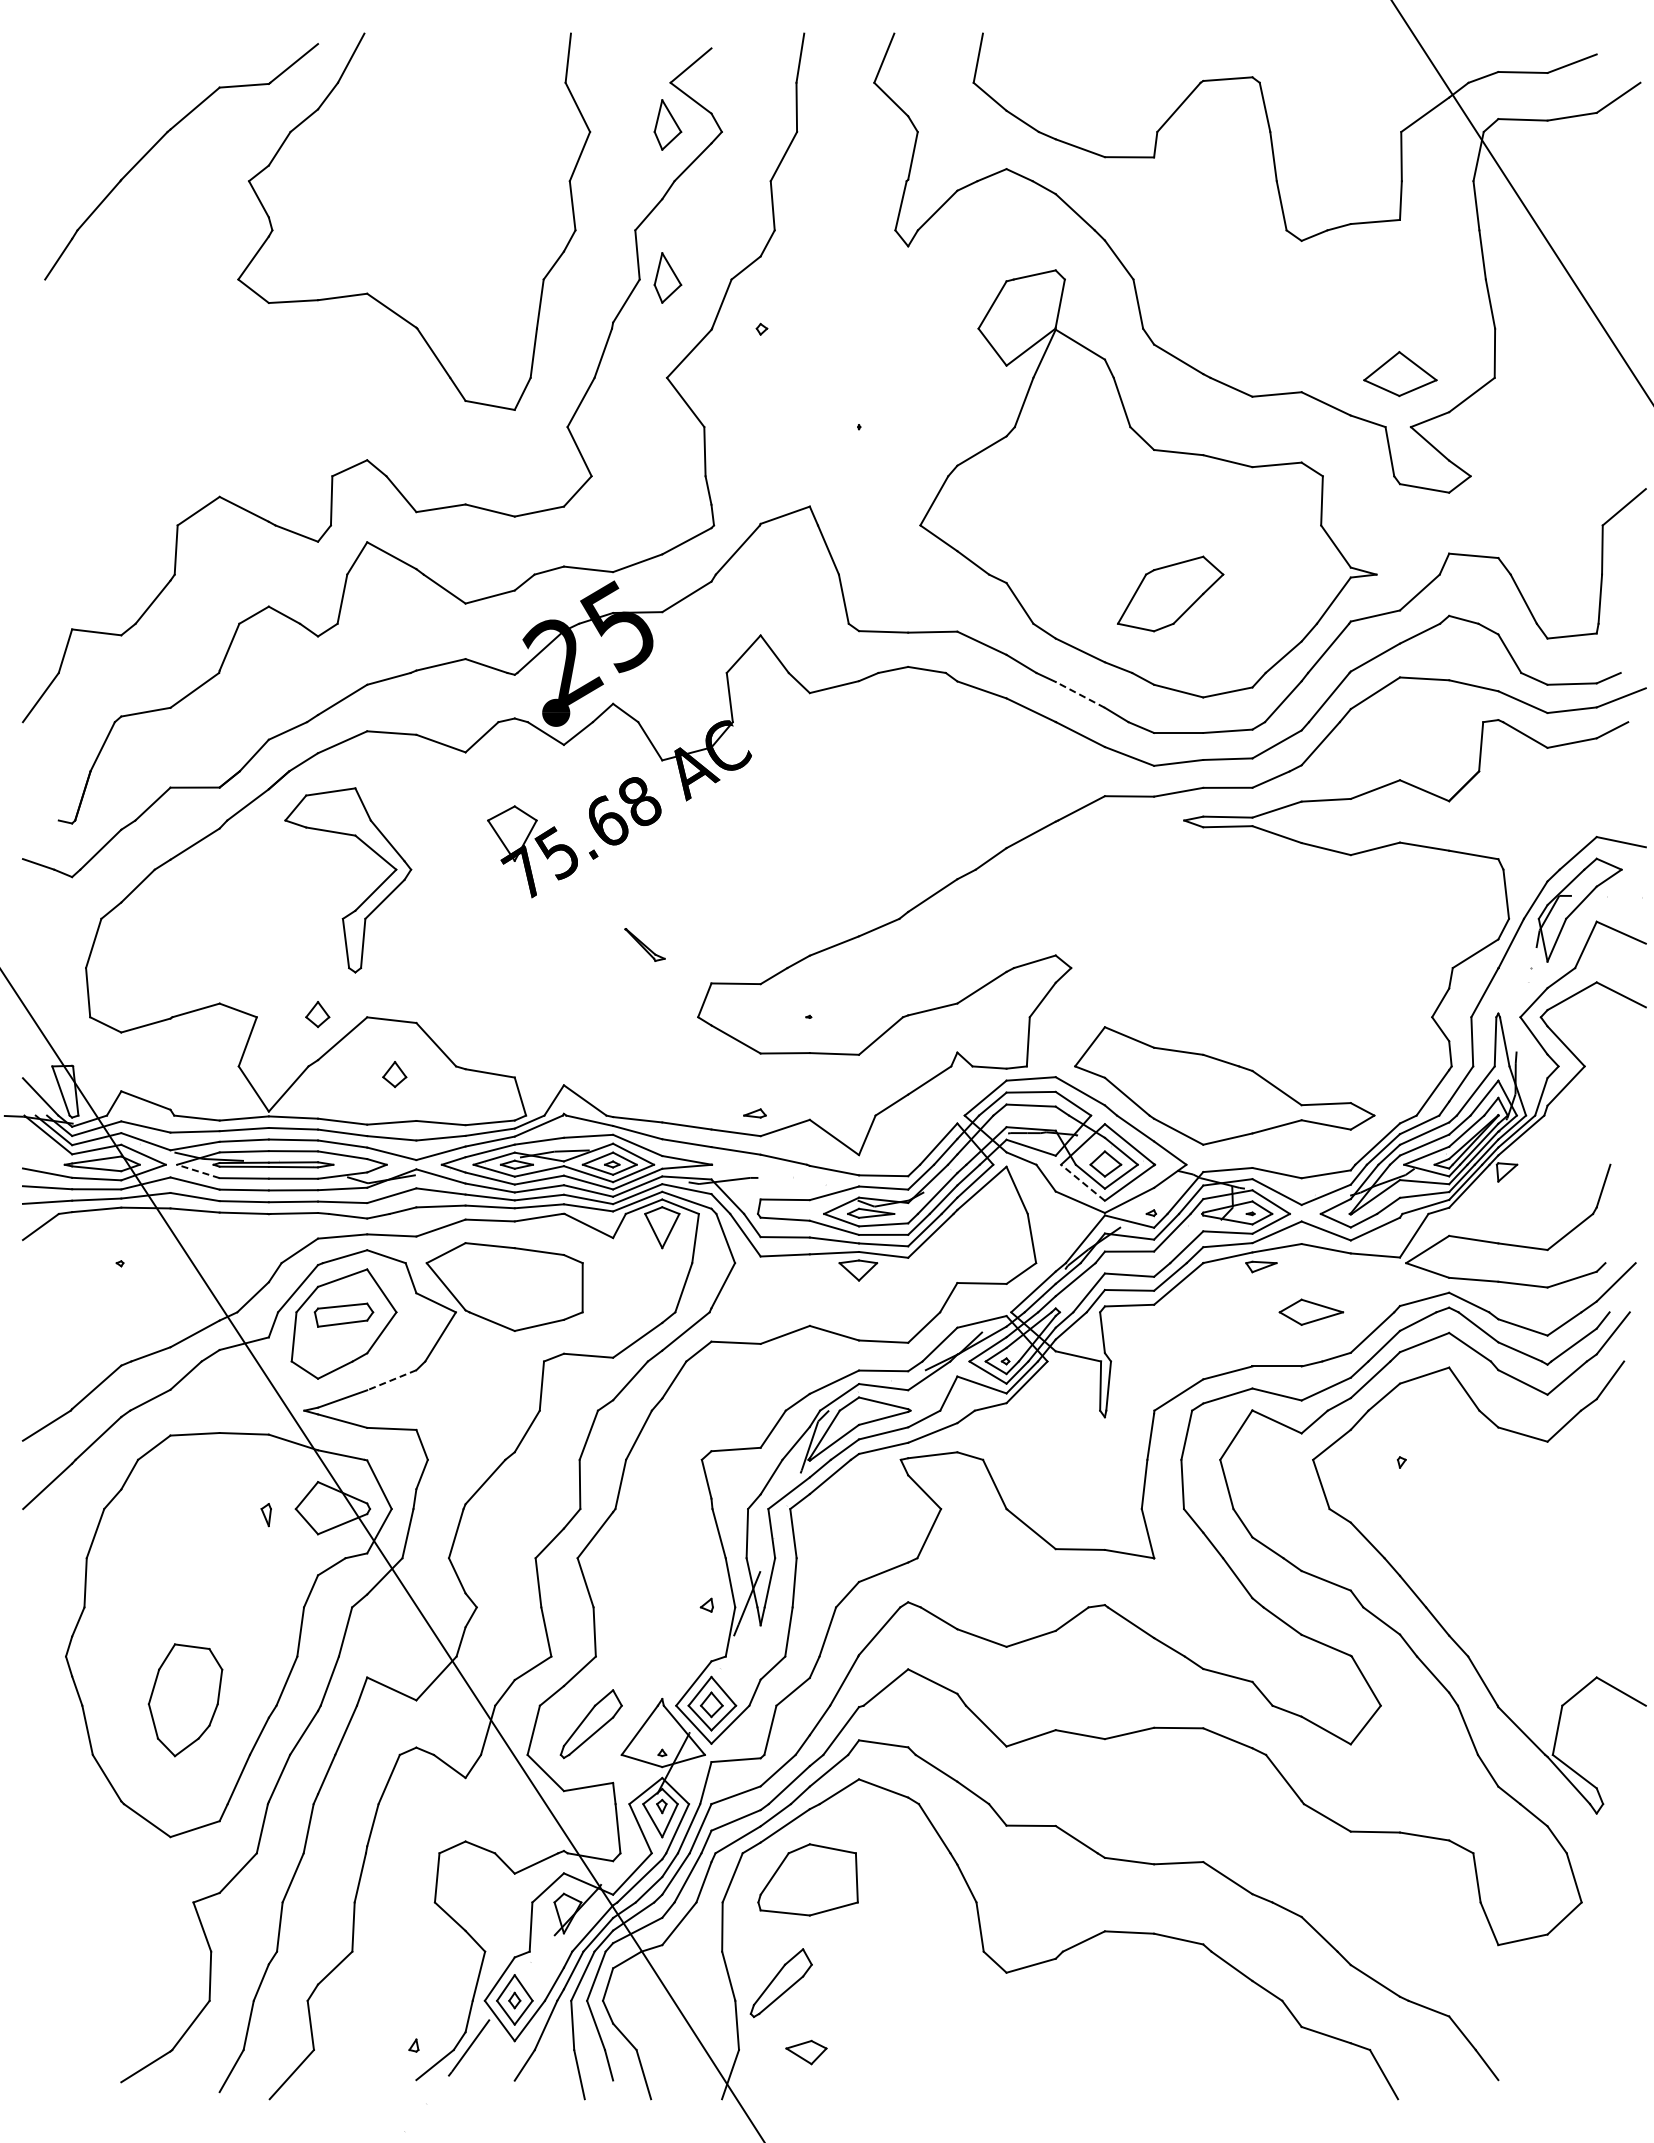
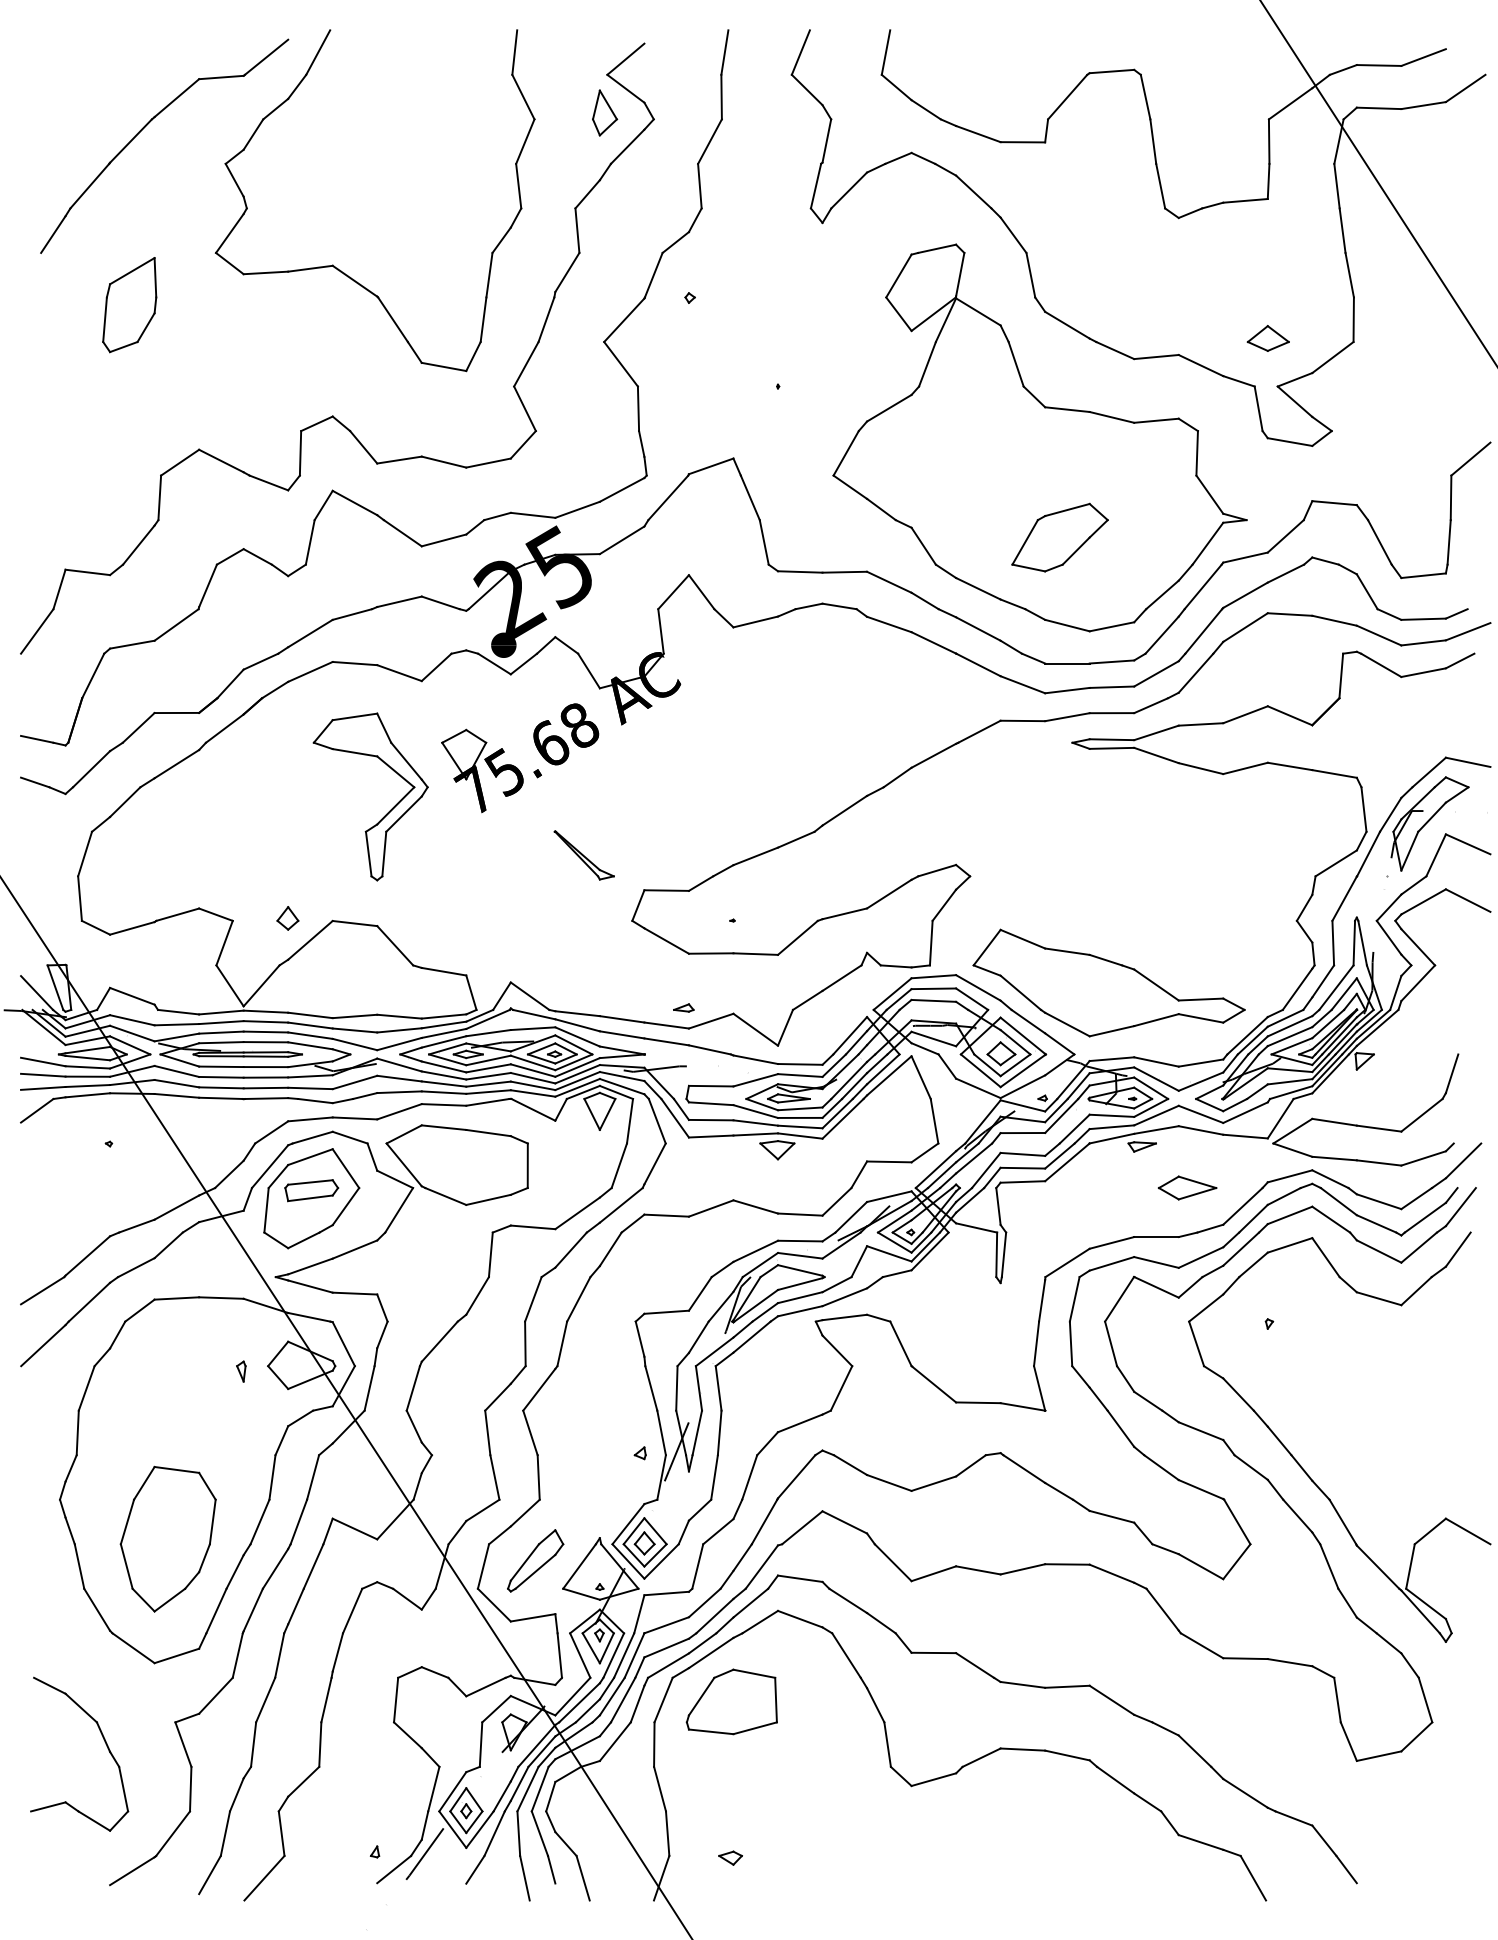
part: (667, 277) -> (604, 251), removed
part: (142, 337) -> (129, 305), added
part: (1400, 373) -> (1268, 338), size x0.62
line: (1080, 694) -> (978, 628), dashed -> solid
line: (40, 816) -> (36, 739), added
part: (366, 898) -> (387, 813), moved
part: (644, 944) -> (583, 855), size x1.67
part: (394, 1074) -> (357, 972), removed
line: (197, 1171) -> (179, 1060), dashed -> solid
line: (1082, 1182) -> (980, 1070), dashed -> solid
line: (391, 1380) -> (354, 1249), dashed -> solid
part: (185, 1700) -> (168, 1539), size x1.43
part: (116, 1927) -> (105, 1745), added
part: (780, 1983) -> (706, 1795), removed
part: (806, 2052) -> (730, 1858), size x0.62

